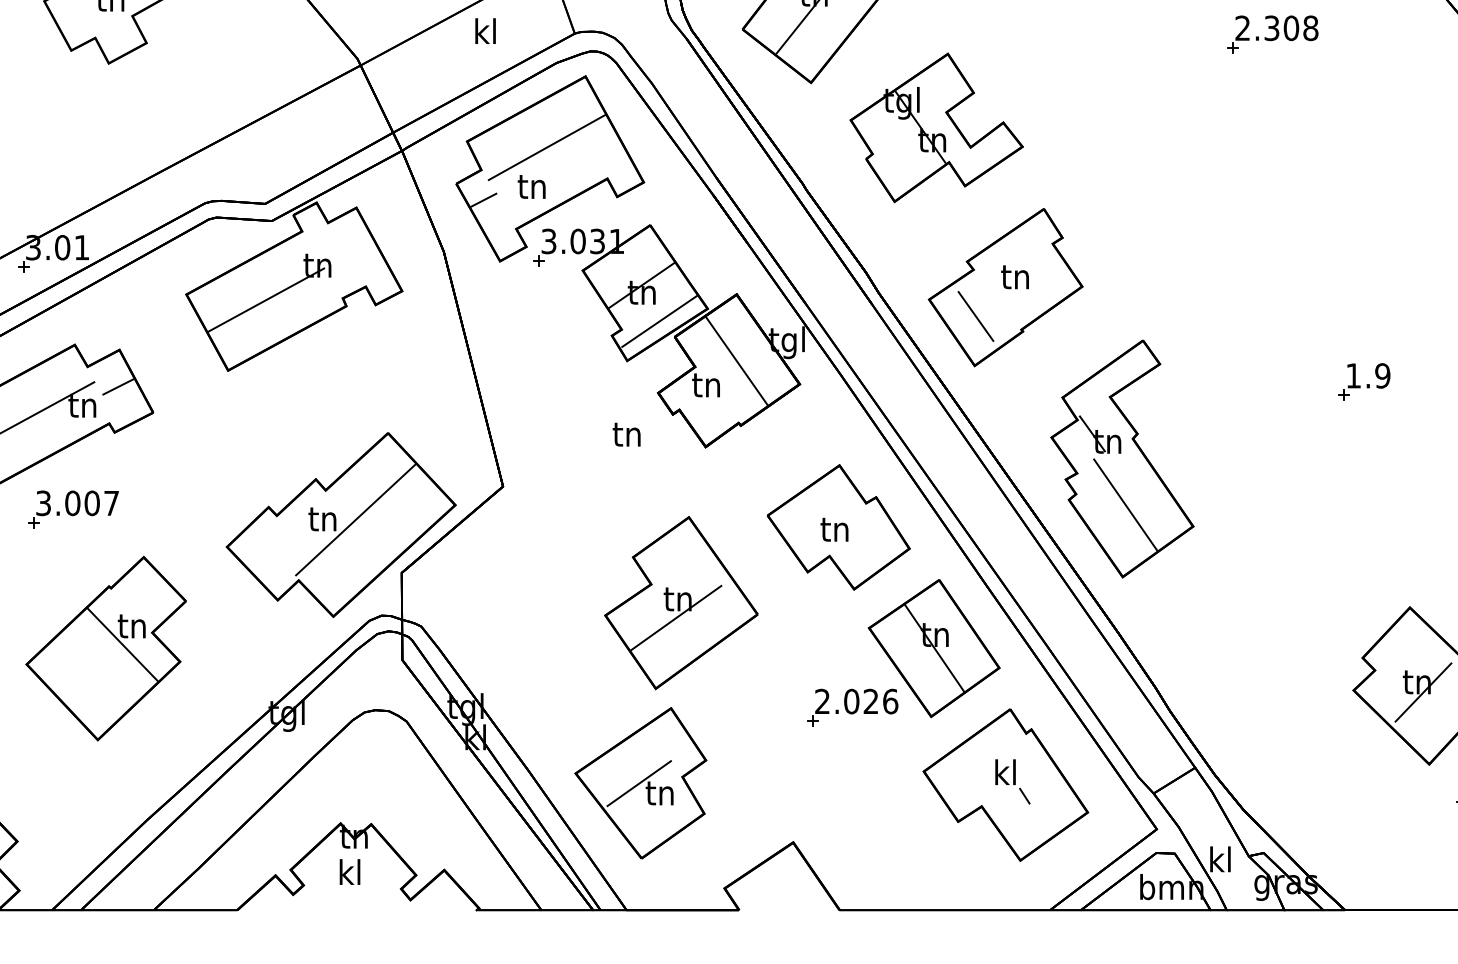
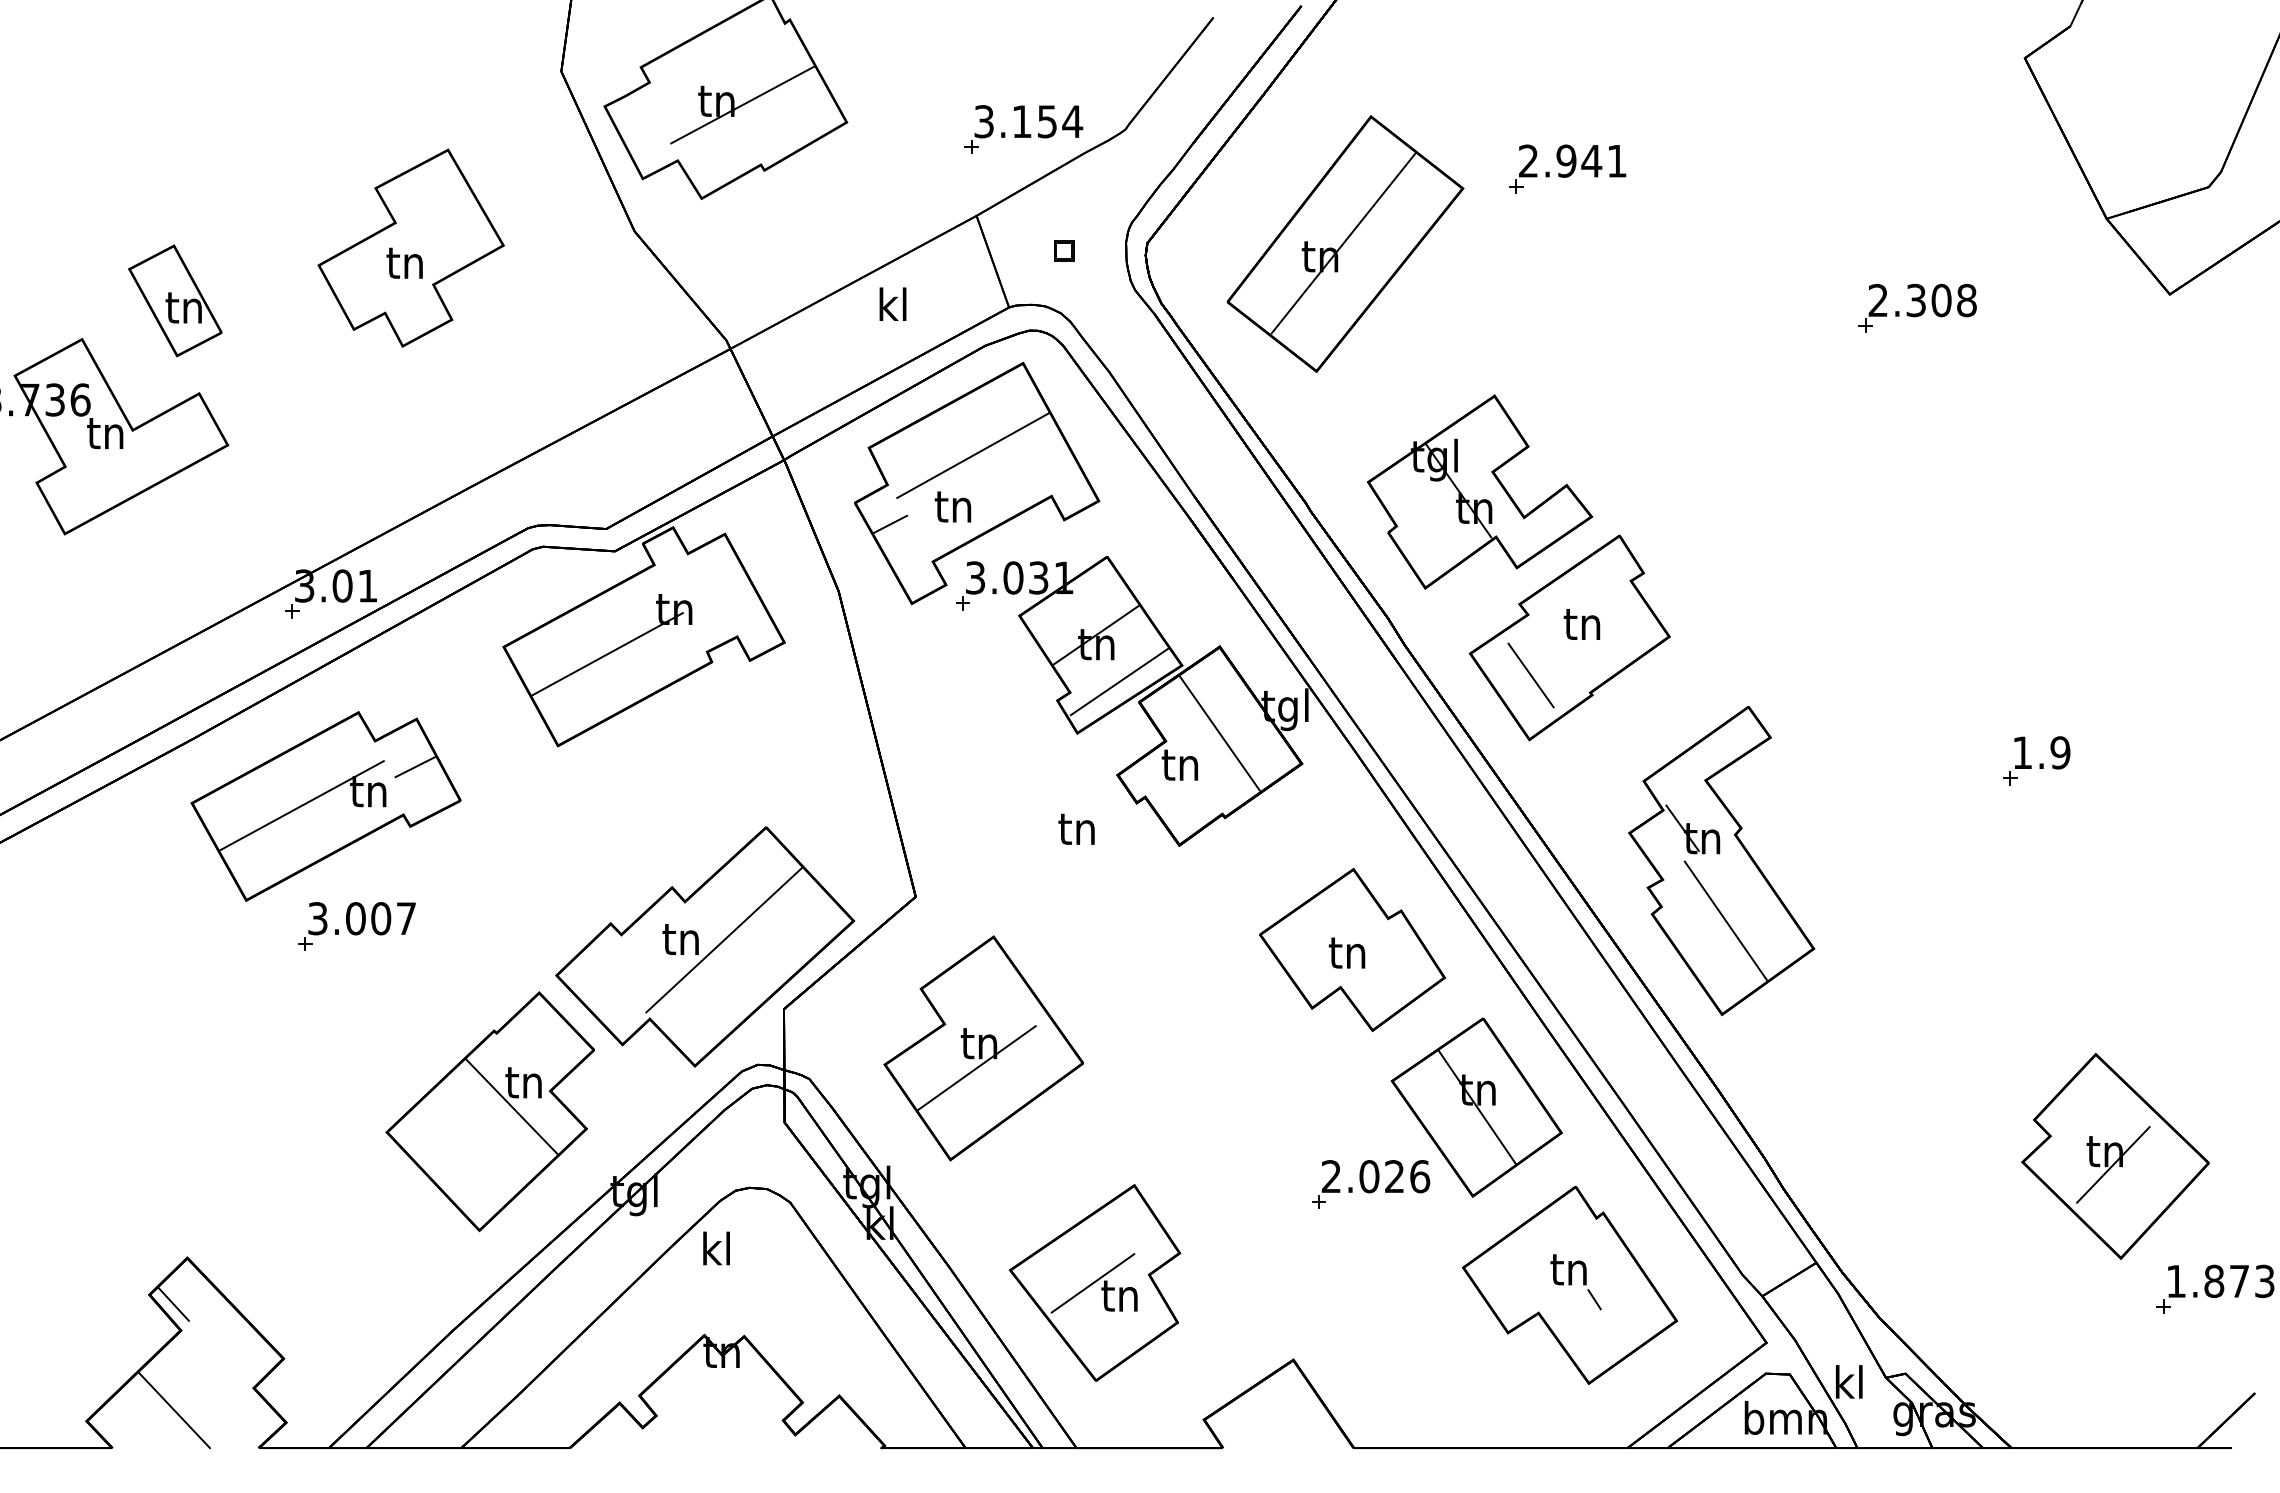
part: (937, 127) -> (1480, 491), moved
part: (681, 603) -> (983, 1048), moved
part: (105, 648) -> (489, 1111), moved
text: (1004, 772) -> (1568, 1268), kl -> tn
text: (349, 872) -> (716, 1248), moved

